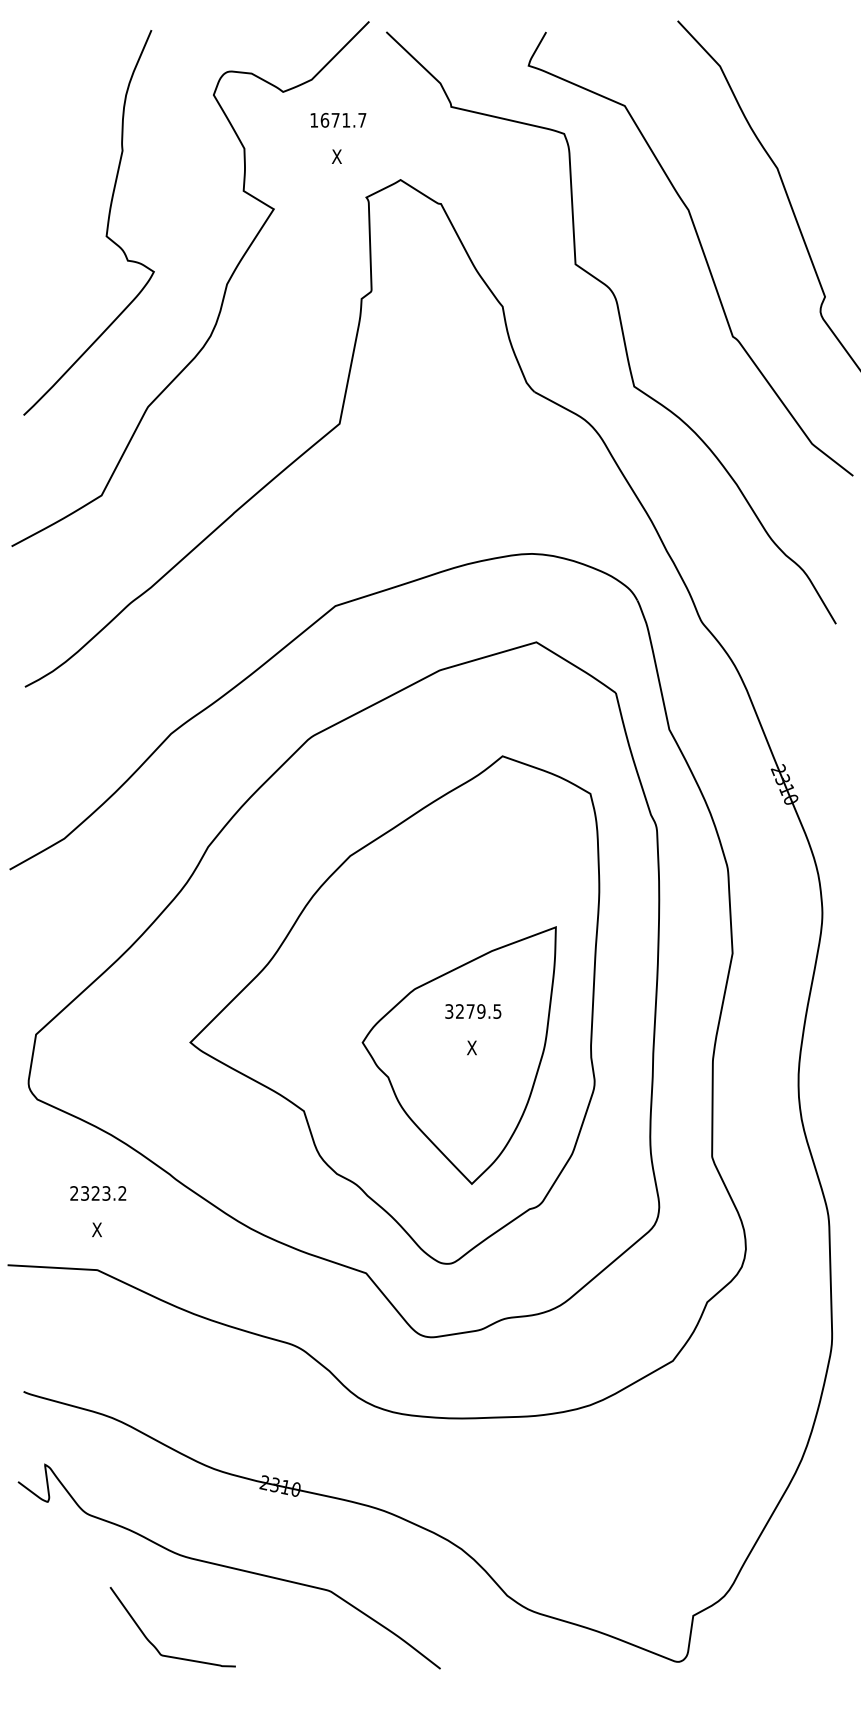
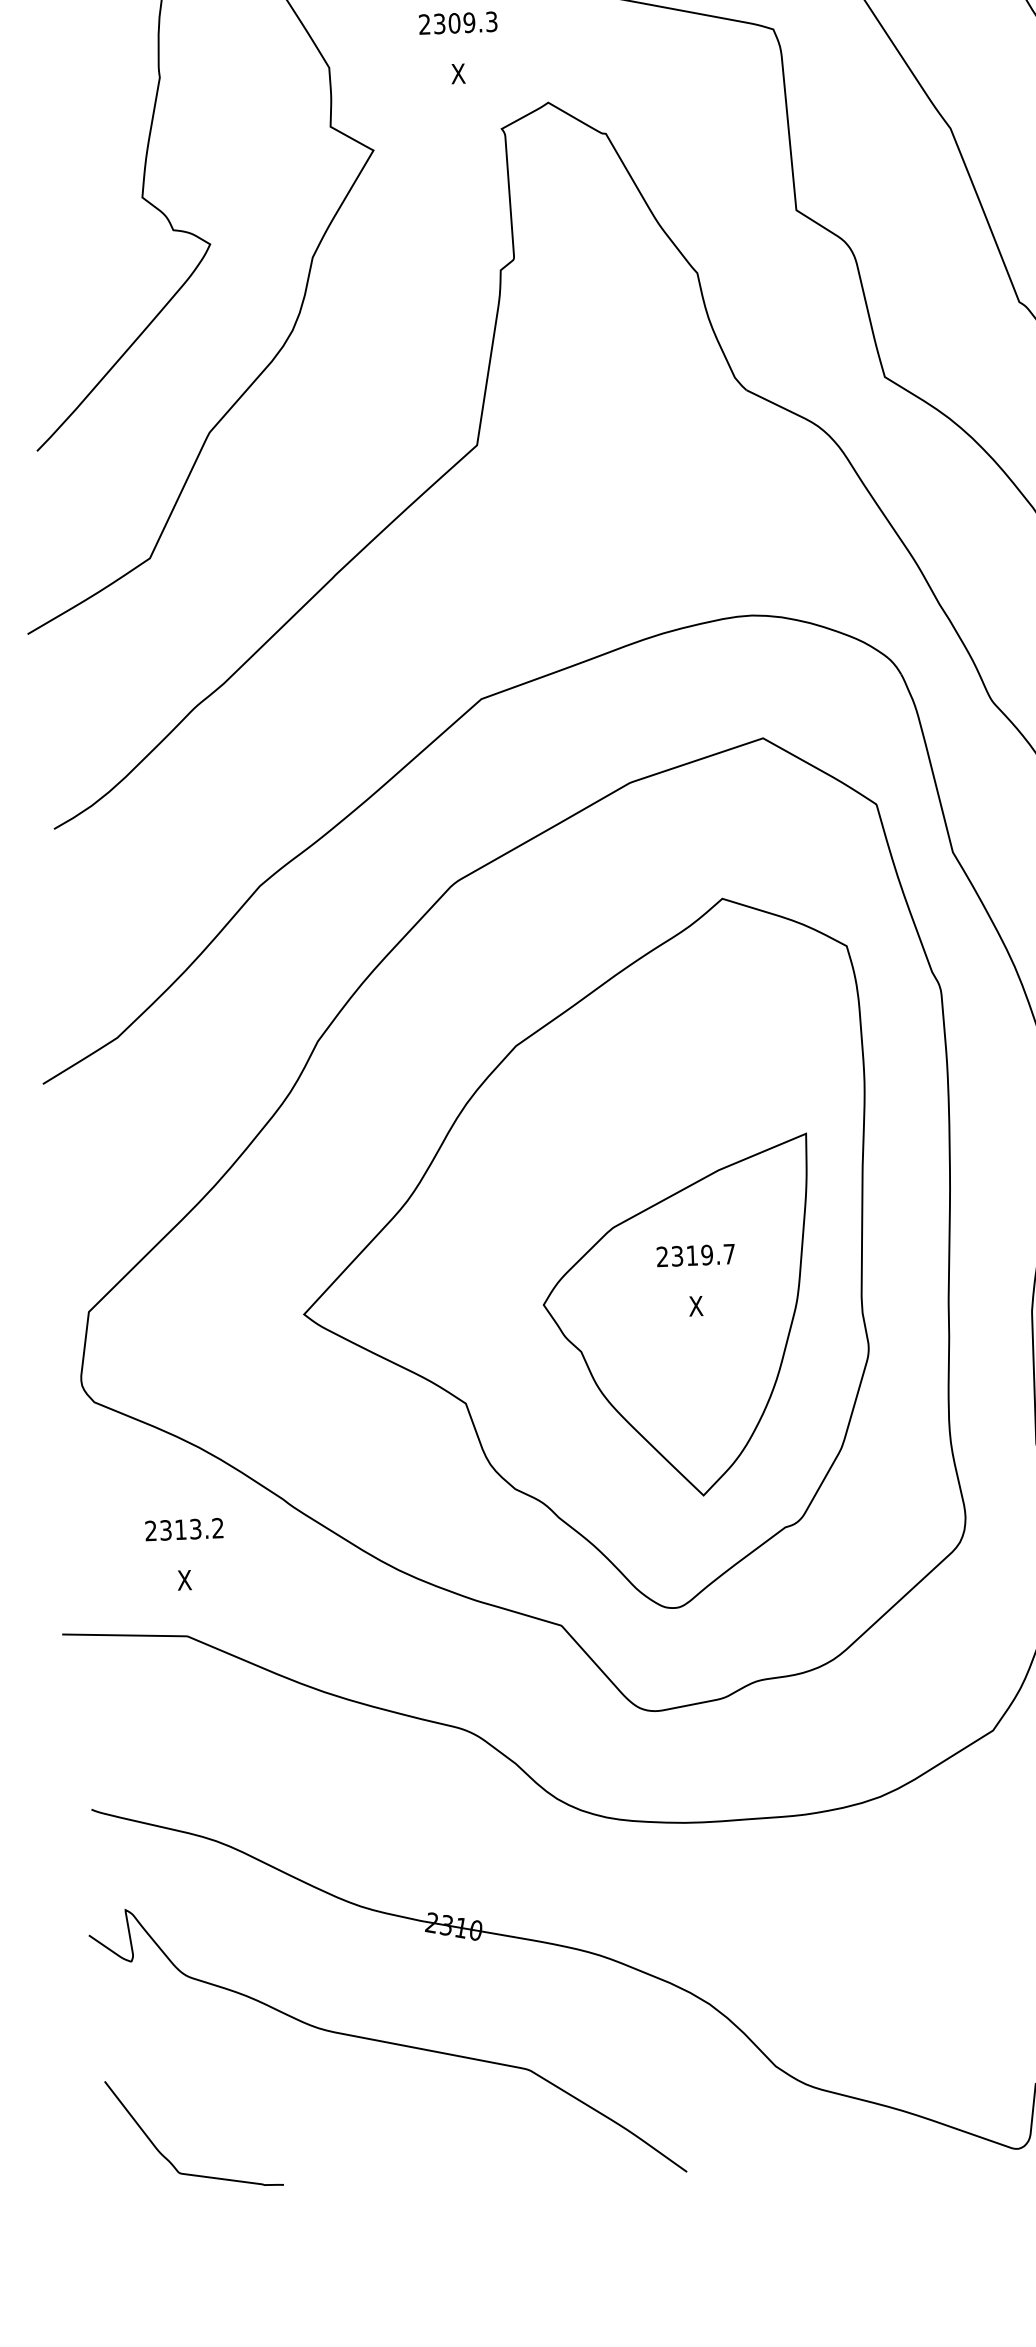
text: (338, 119) -> (458, 21), 1671.7 -> 2309.3
text: (473, 1011) -> (696, 1255), 3279.5 -> 2319.7
text: (95, 1193) -> (180, 1529), 2323.2 -> 2313.2
curve: (154, 1645) -> (169, 2160), moved

